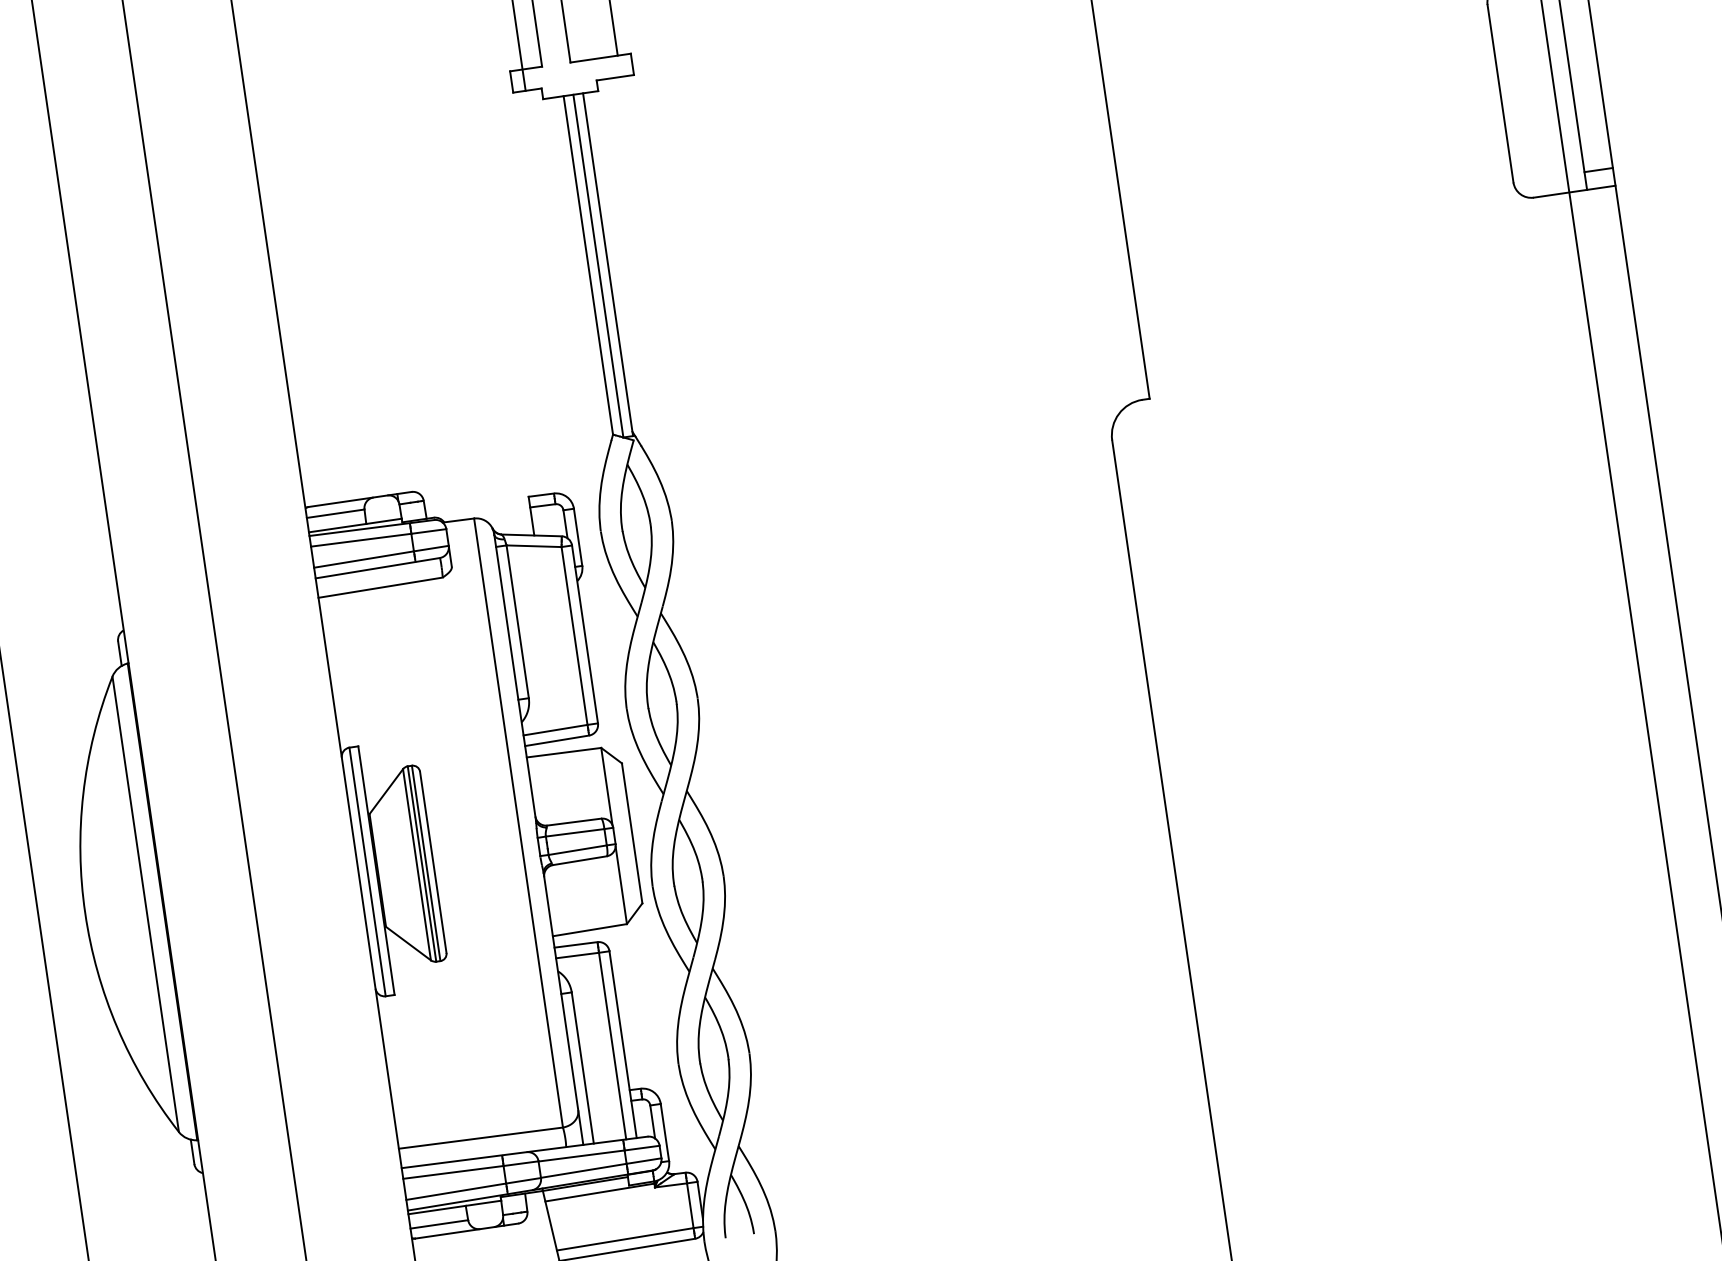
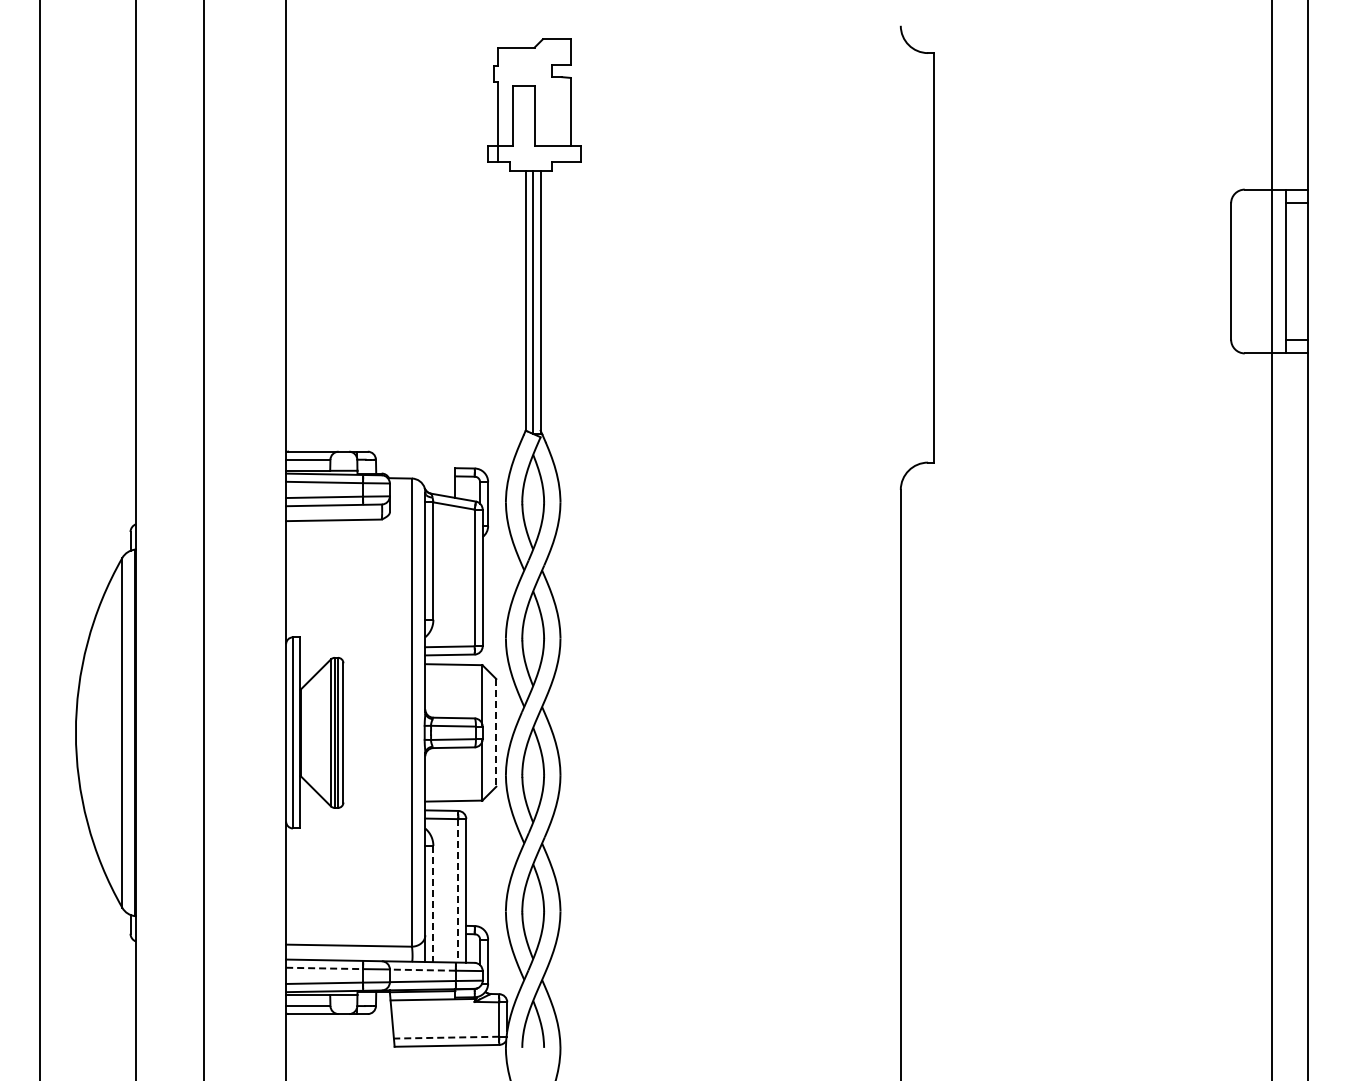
line: (632, 832) -> (496, 732), solid -> dashed
line: (612, 1045) -> (458, 890), solid -> dashed
line: (582, 1068) -> (433, 904), solid -> dashed
line: (581, 1156) -> (422, 970), solid -> dashed
line: (454, 1172) -> (325, 968), solid -> dashed
line: (625, 1239) -> (446, 1037), solid -> dashed

